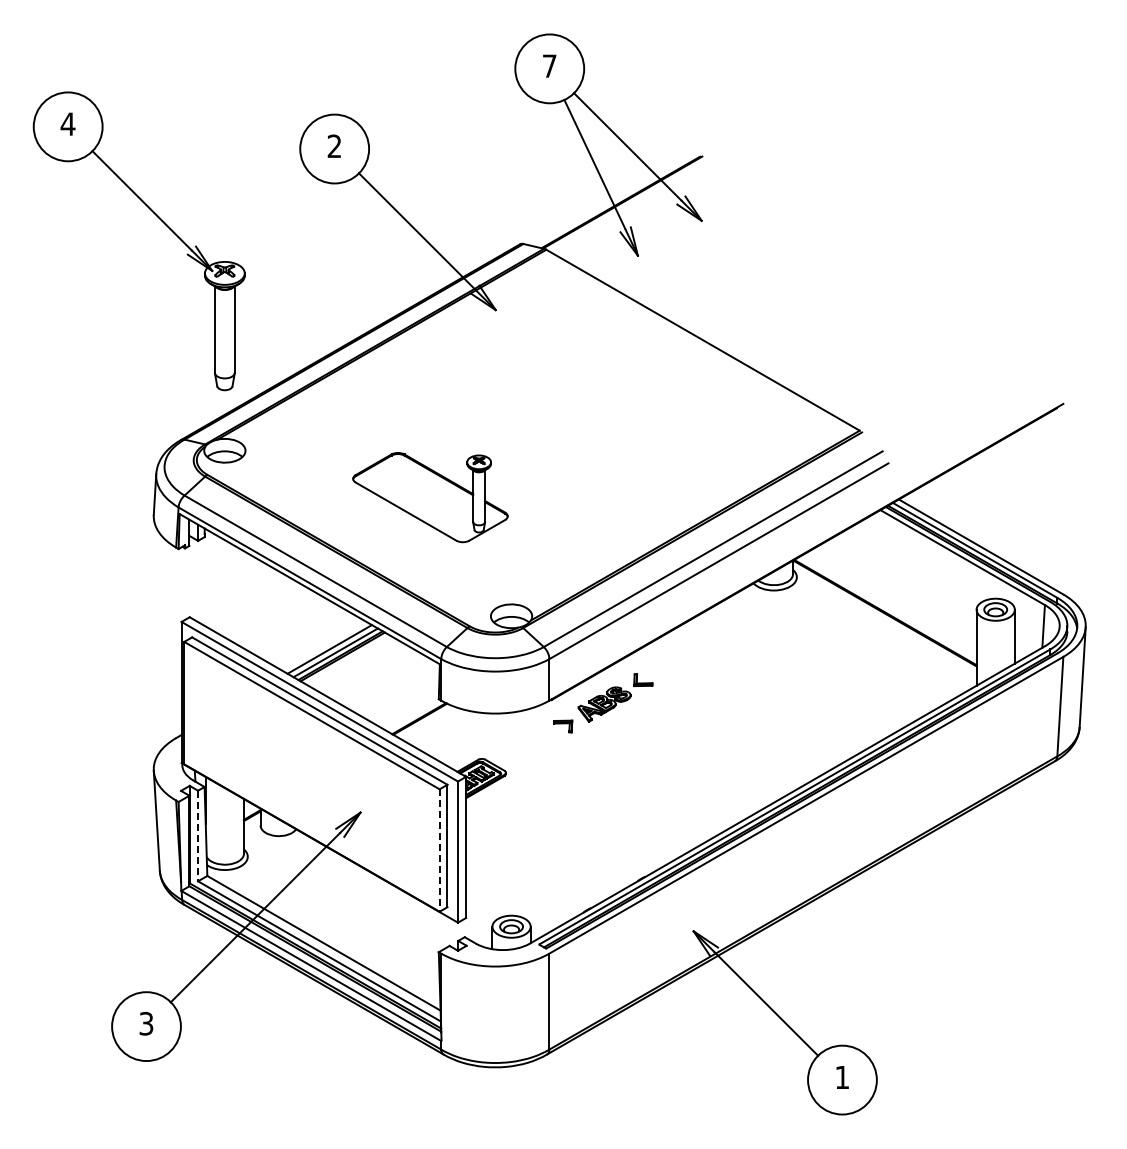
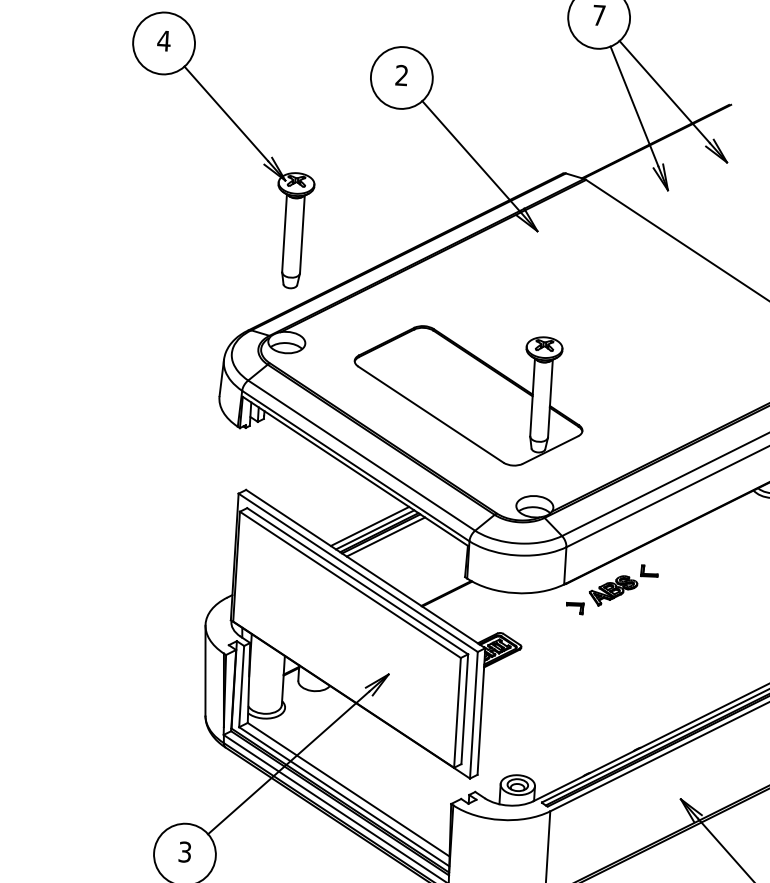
part: (430, 497) -> (468, 395), size x1.67
line: (348, 659) -> (386, 536), added
line: (198, 836) -> (242, 687), dashed -> solid
line: (439, 851) -> (457, 713), dashed -> solid

